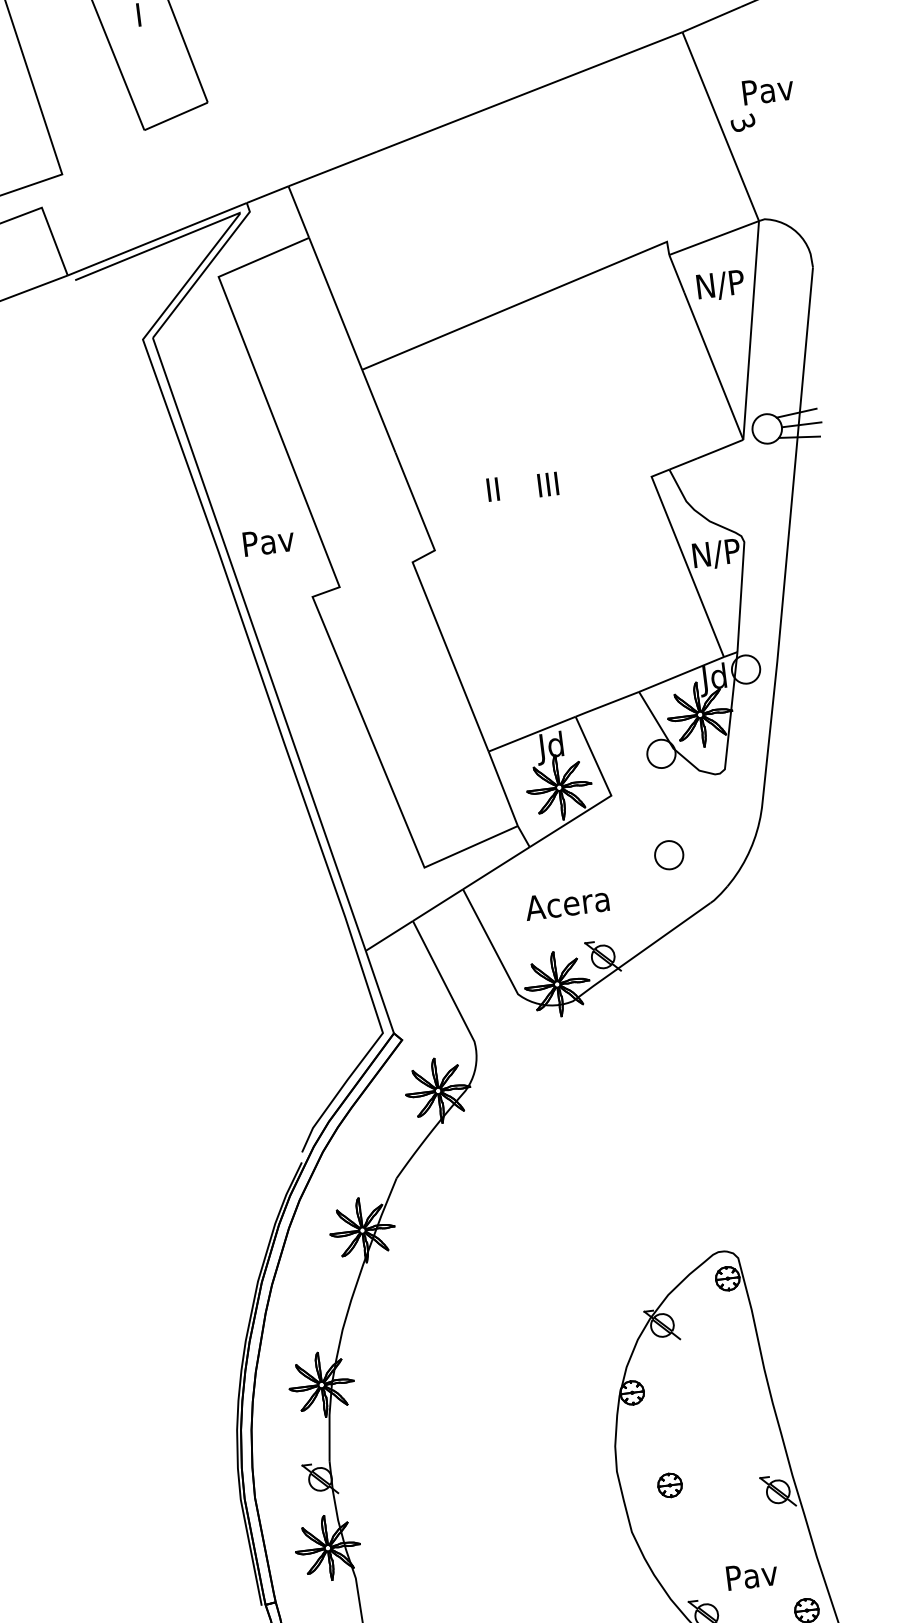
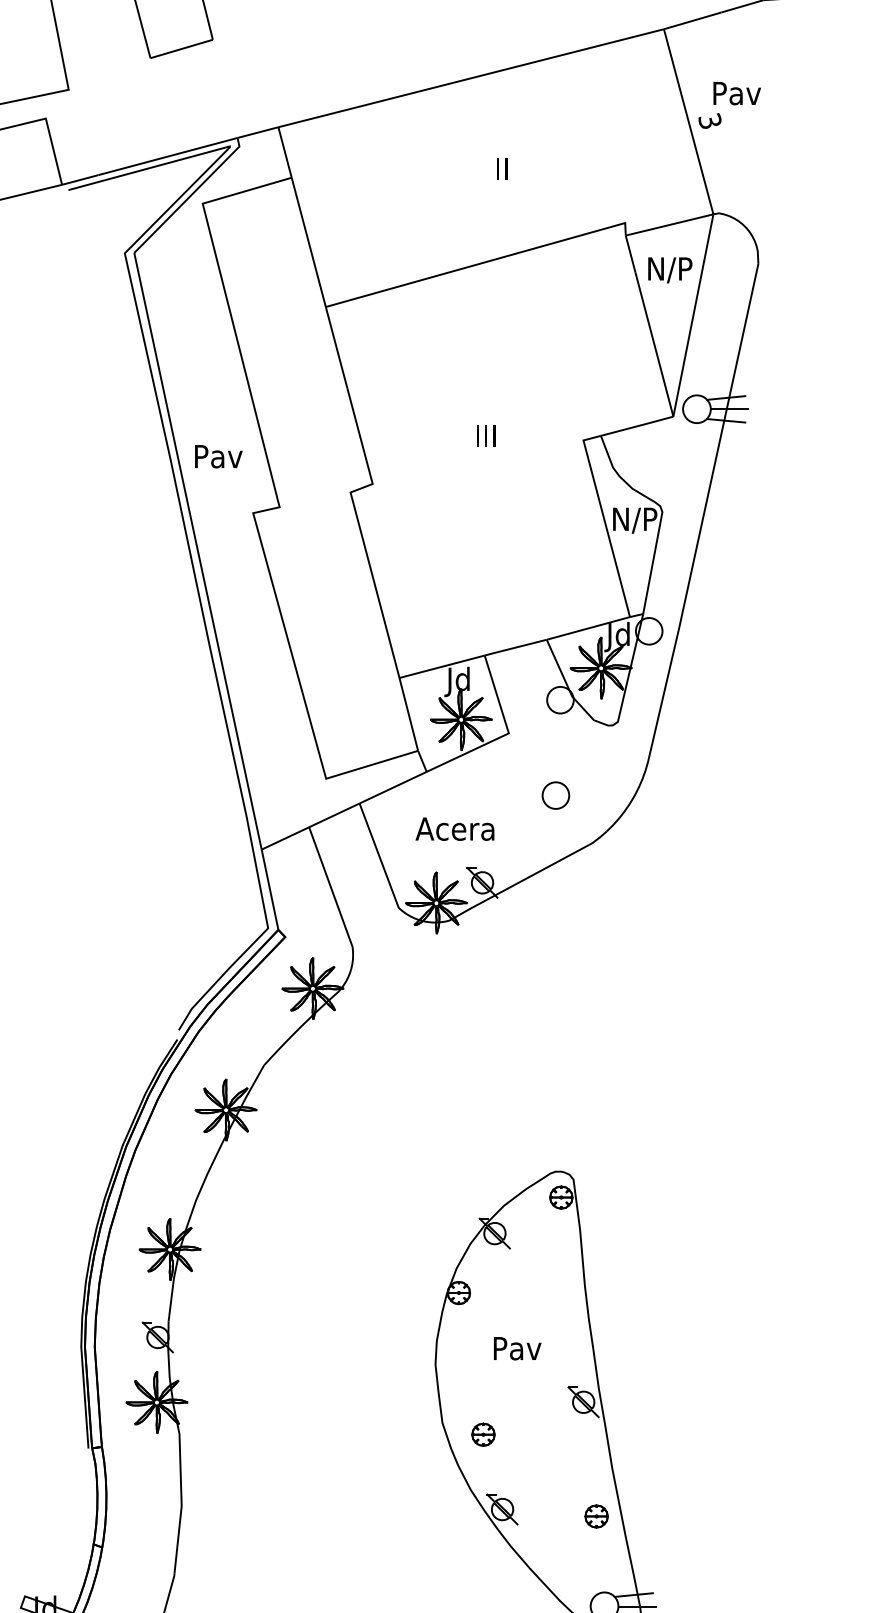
text: (493, 489) -> (502, 168), moved
part: (670, 1485) -> (483, 1434), moved
text: (752, 1575) -> (517, 1348), moved

